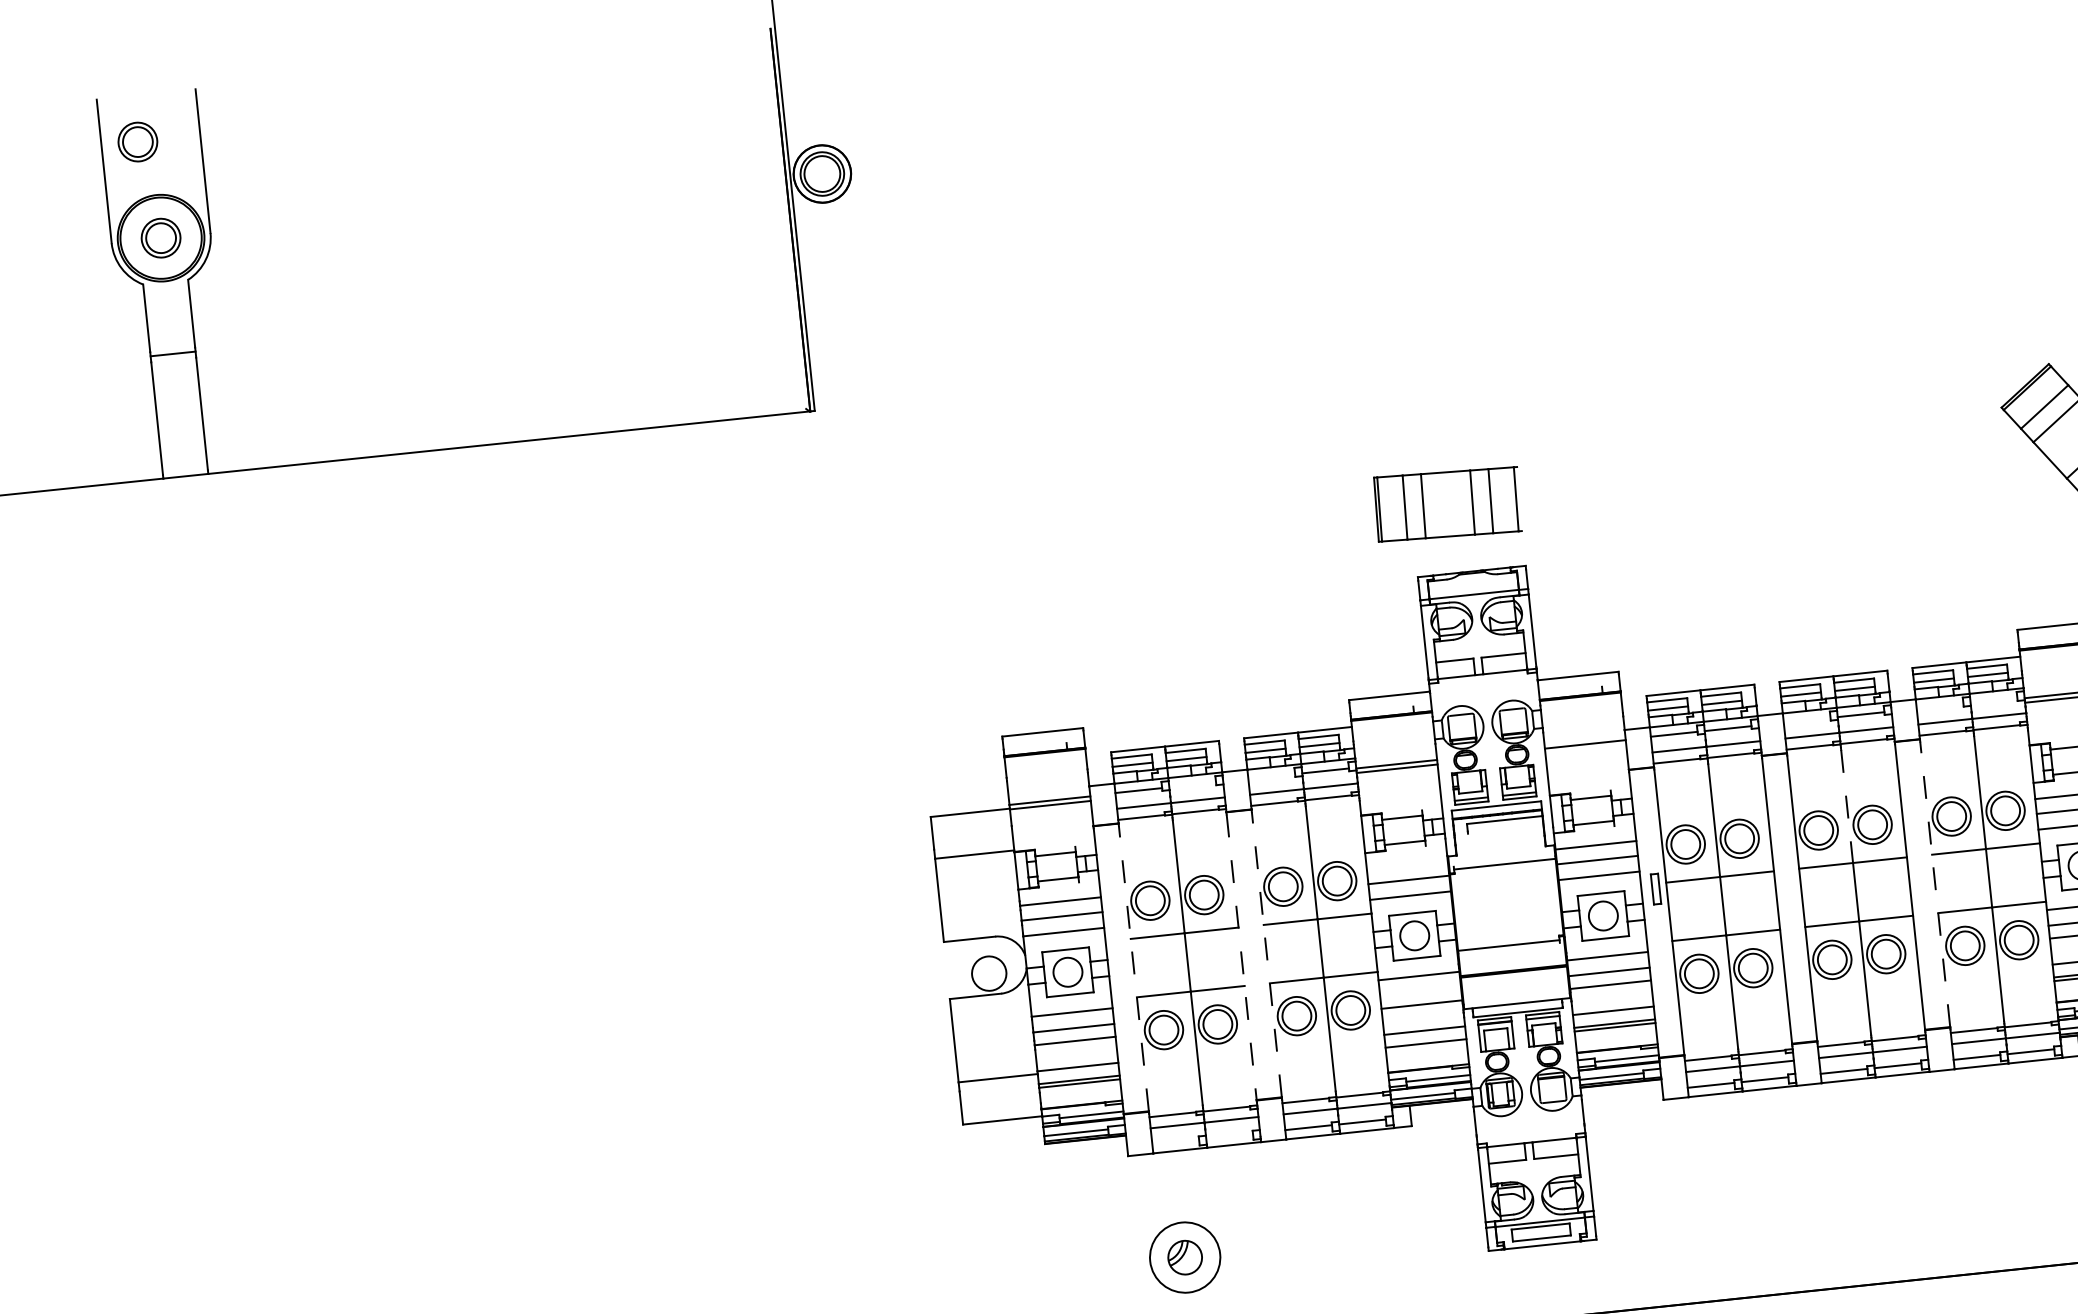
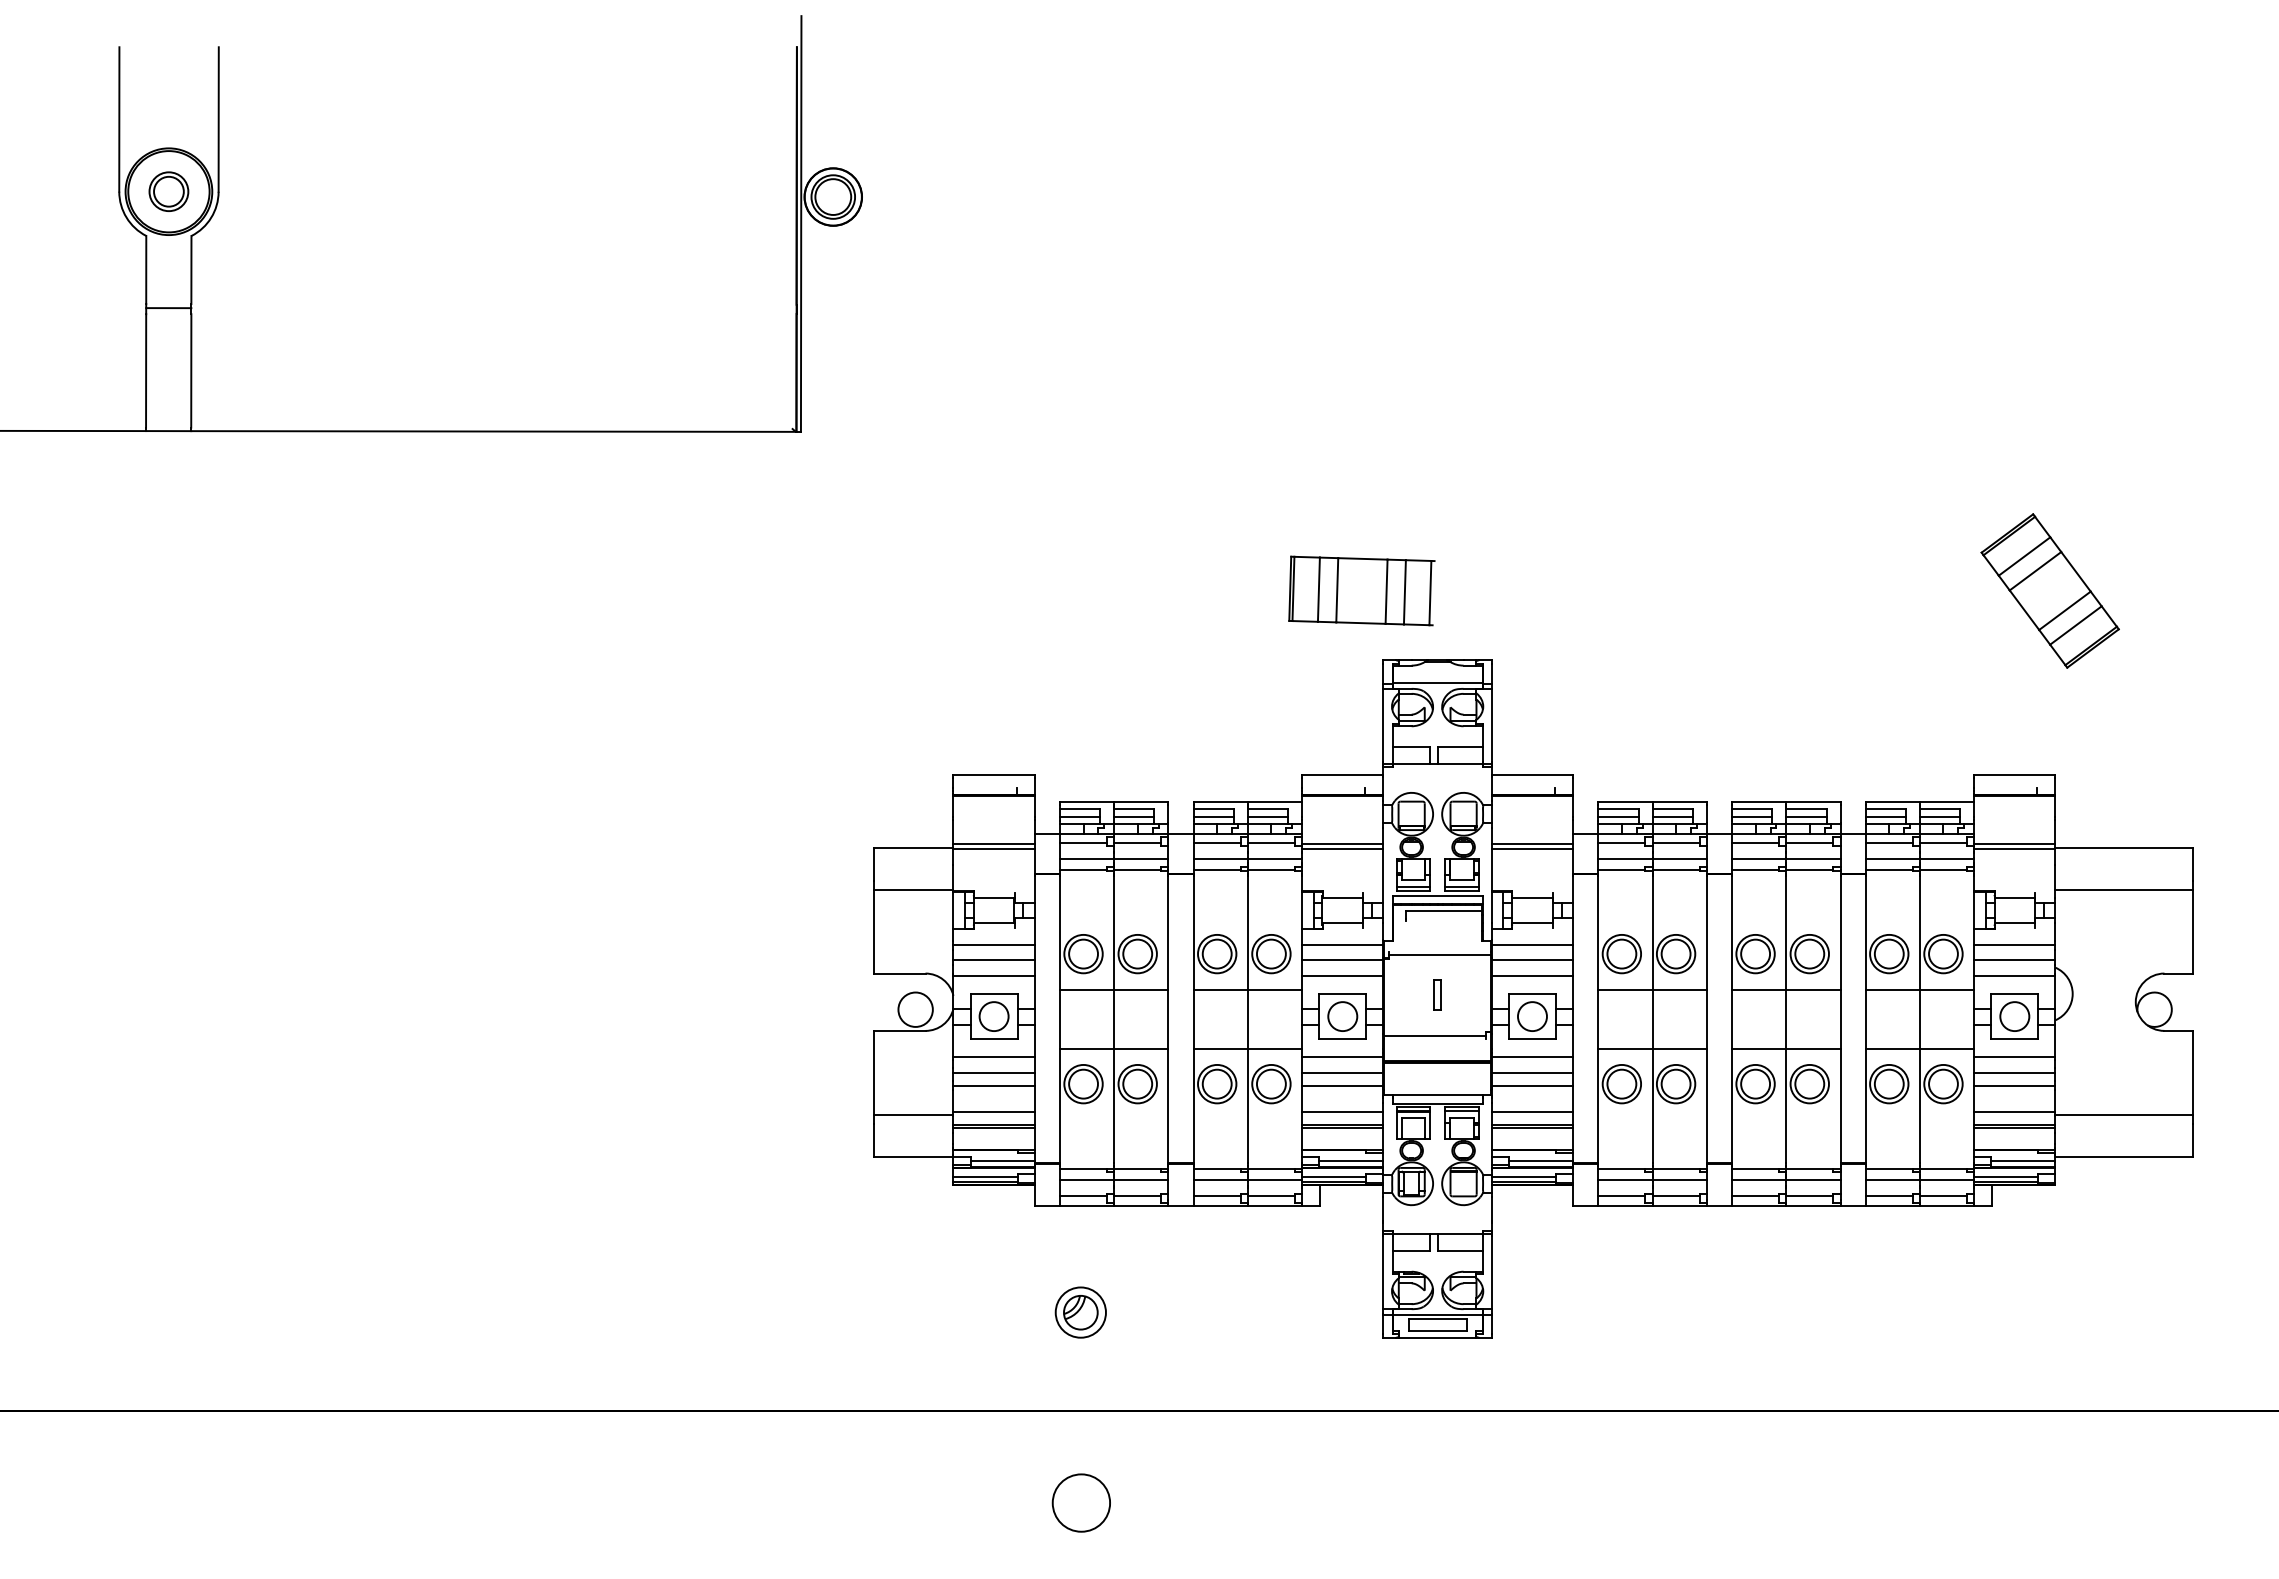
part: (137, 141) -> (155, 93), removed
part: (1447, 503) -> (1361, 590), moved
line: (1993, 700) -> (1942, 843), added
line: (1939, 706) -> (1888, 843), added
line: (1807, 720) -> (1755, 843), added
line: (1585, 748) -> (1532, 848), added
line: (1271, 776) -> (1216, 843), added
line: (1192, 785) -> (1137, 843), added
line: (1847, 806) -> (1786, 933), dashed -> solid
line: (1407, 865) -> (1342, 945), added
line: (1934, 884) -> (1865, 1019), dashed -> solid
part: (1655, 888) -> (1437, 994), moved
line: (1266, 954) -> (1193, 1019), dashed -> solid
line: (1241, 957) -> (1168, 1020), dashed -> solid
line: (1134, 968) -> (1060, 1019), dashed -> solid
line: (1420, 991) -> (1342, 1072), added
line: (1426, 1047) -> (1342, 1128), added
line: (1229, 1136) -> (1137, 1196), added
line: (1175, 1141) -> (1083, 1196), added
circle: (1184, 1257) -> (1080, 1312), size x0.71

